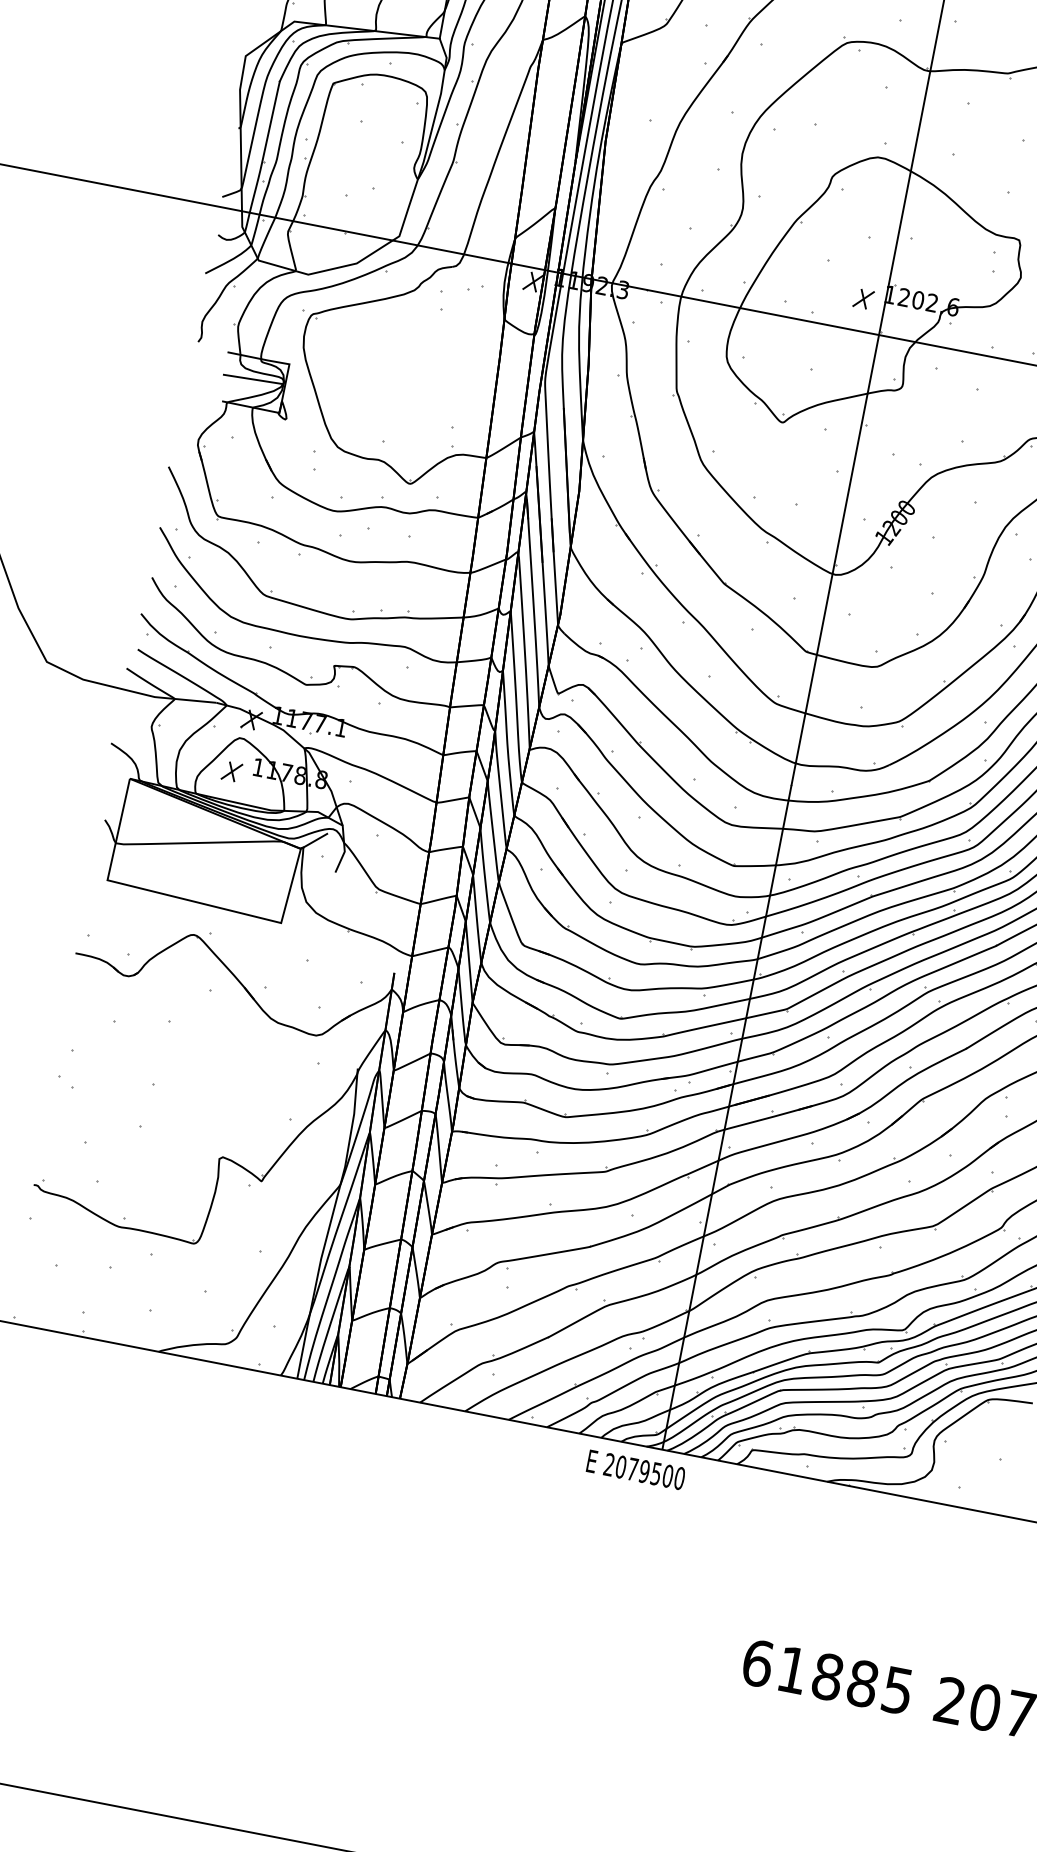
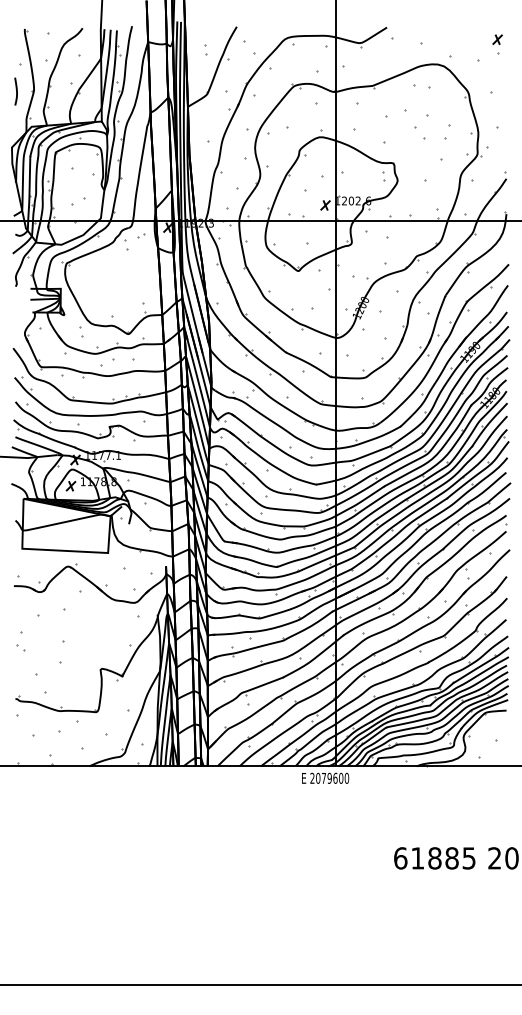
text: (656, 1472) -> (335, 777), 2079500 -> 2079600

